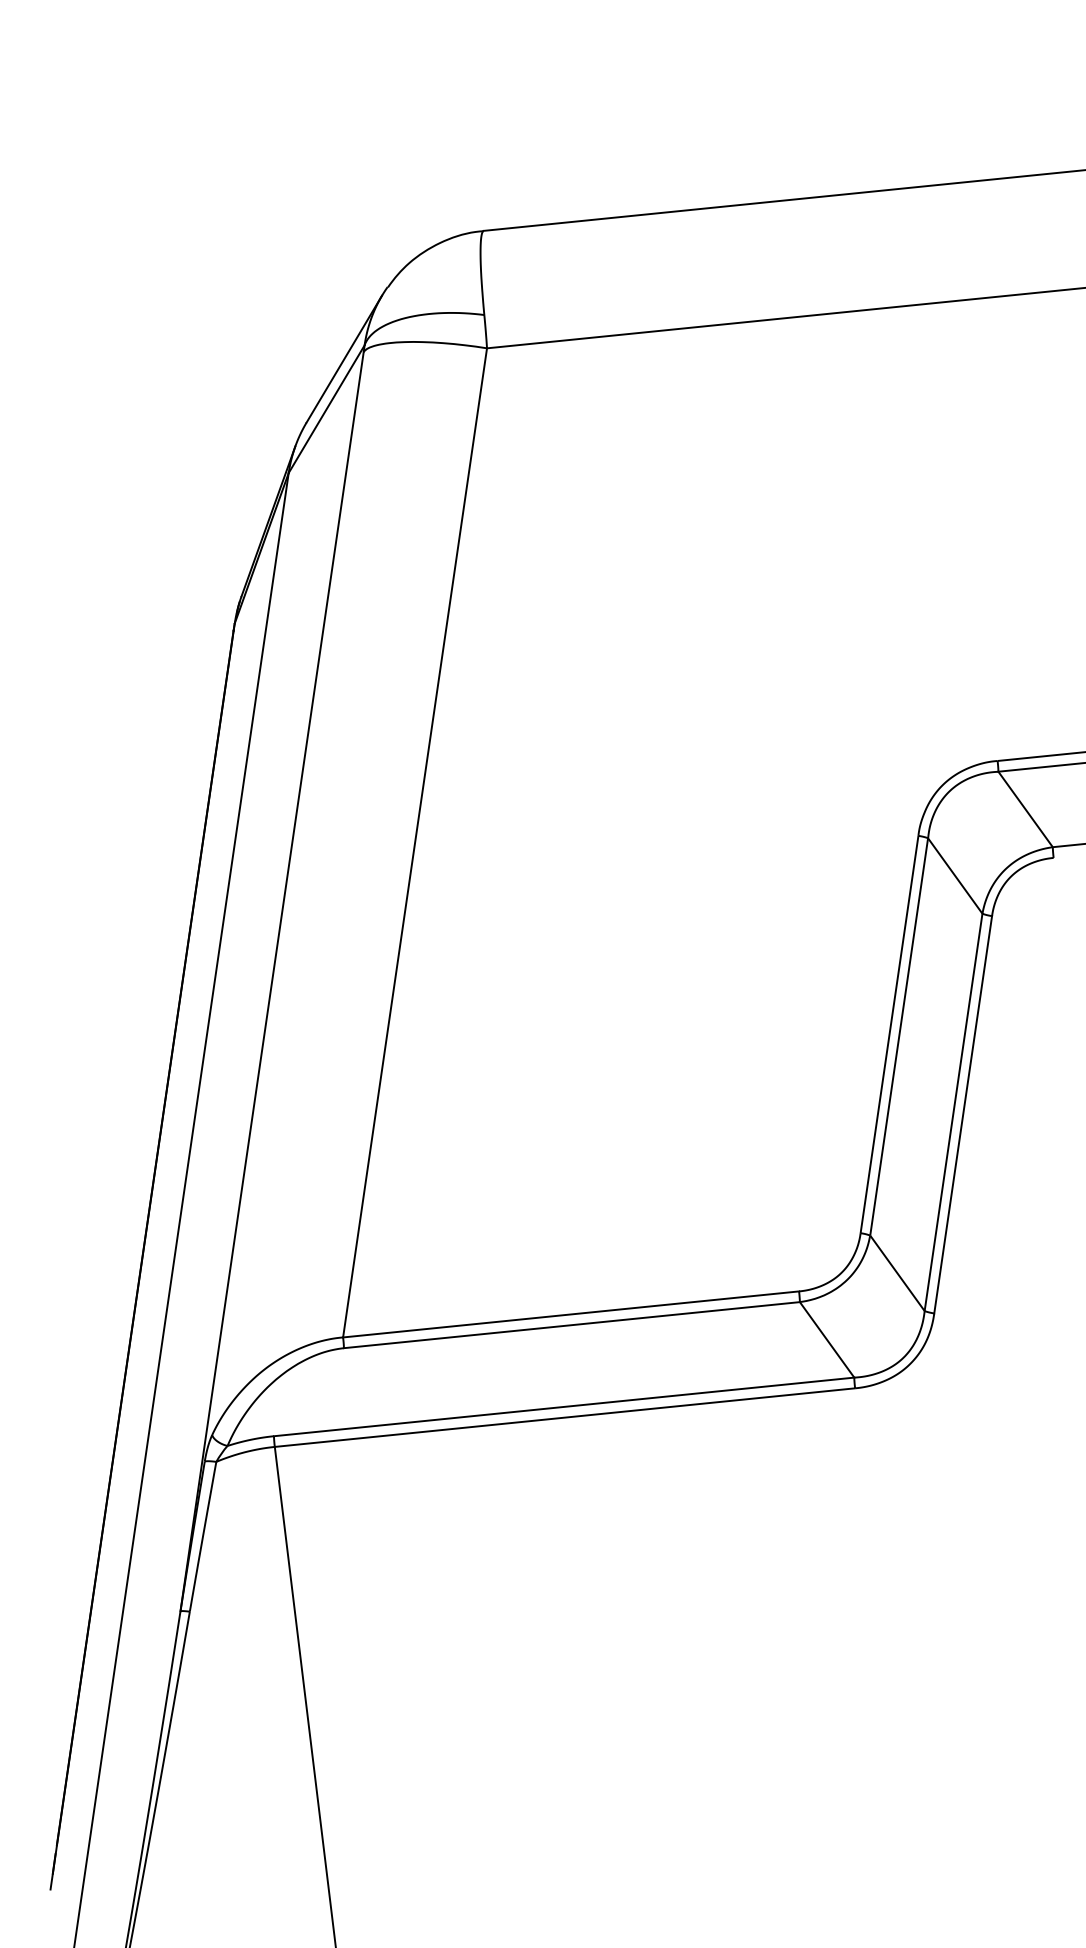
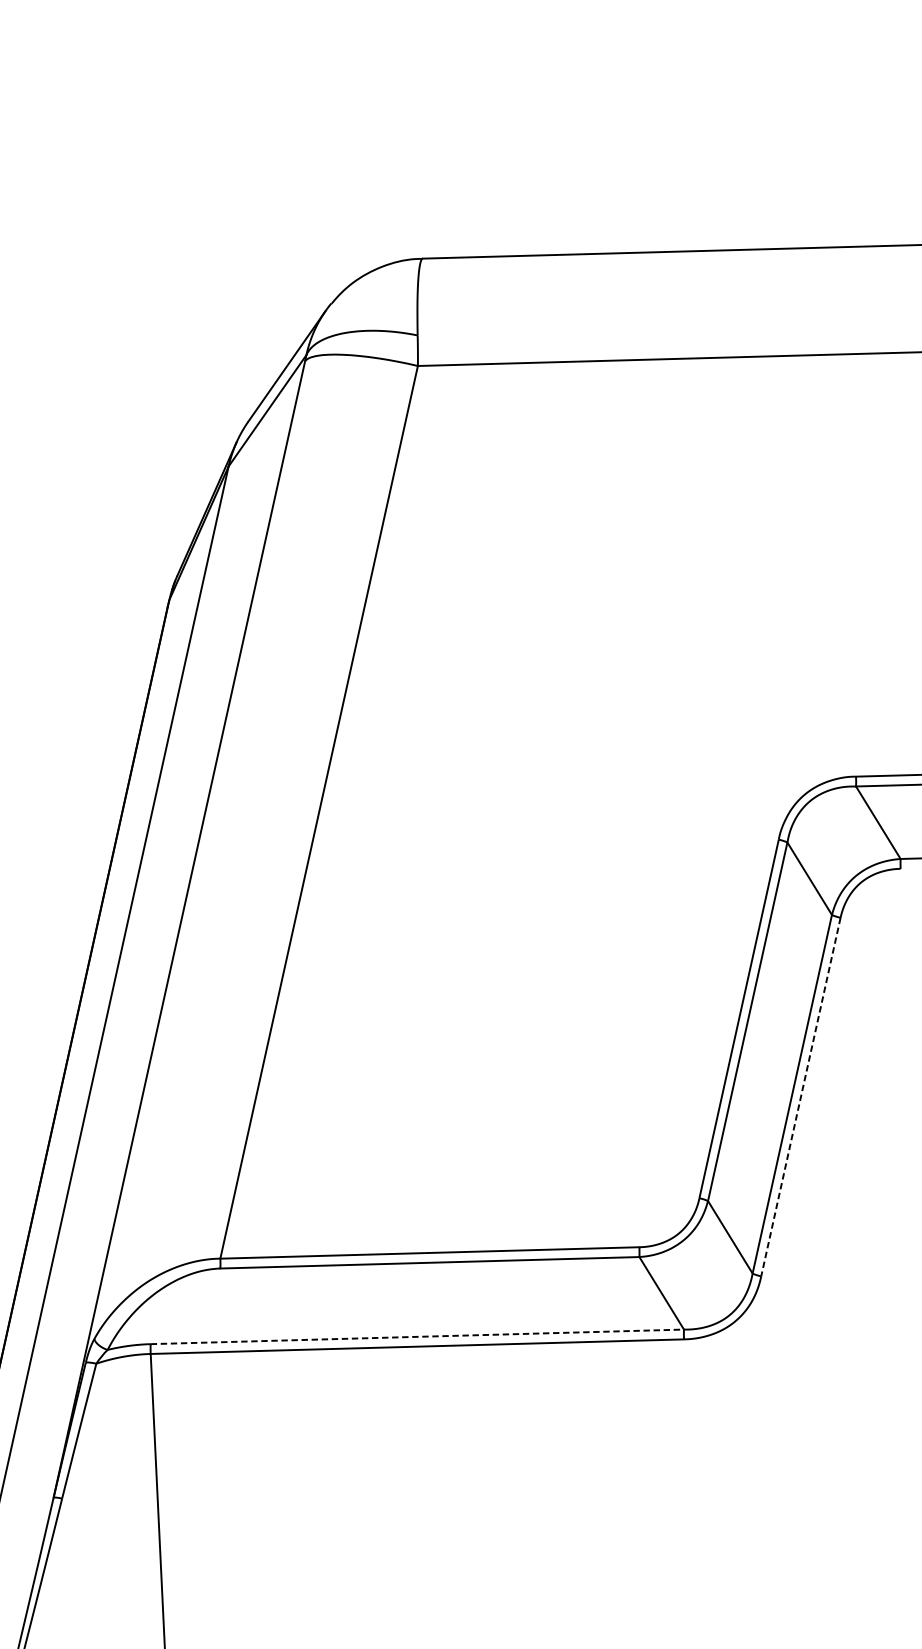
line: (963, 1114) -> (801, 1096), solid -> dashed
line: (564, 1406) -> (417, 1336), solid -> dashed

